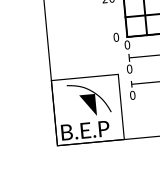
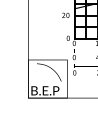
fill: (86, 105) -> (47, 76), removed

